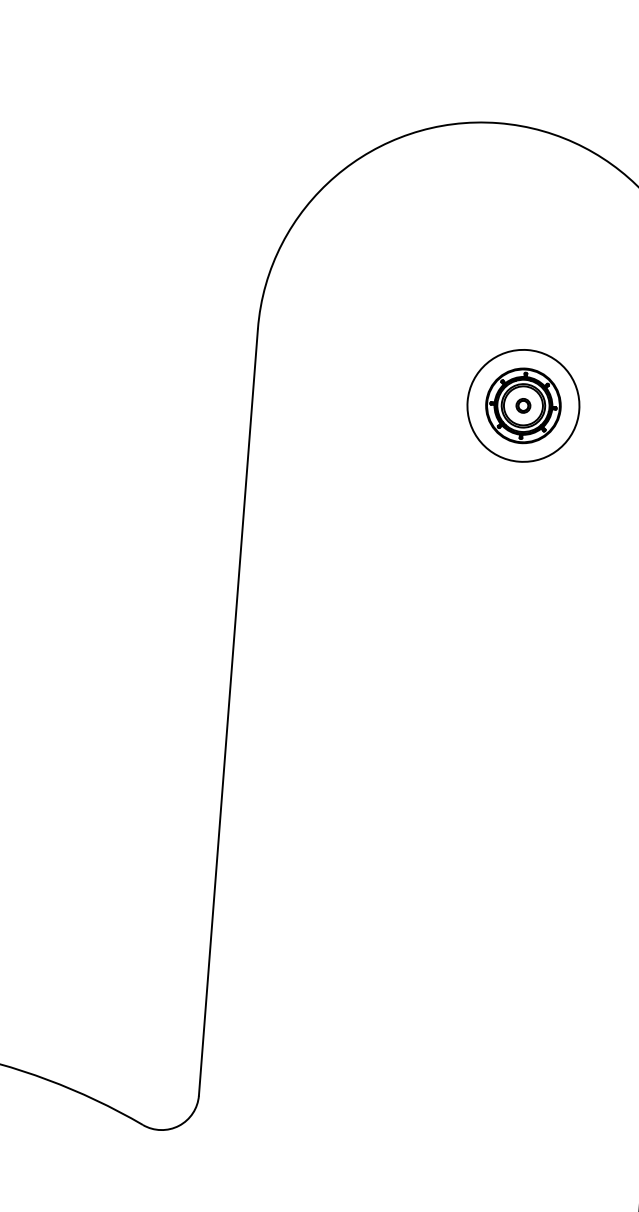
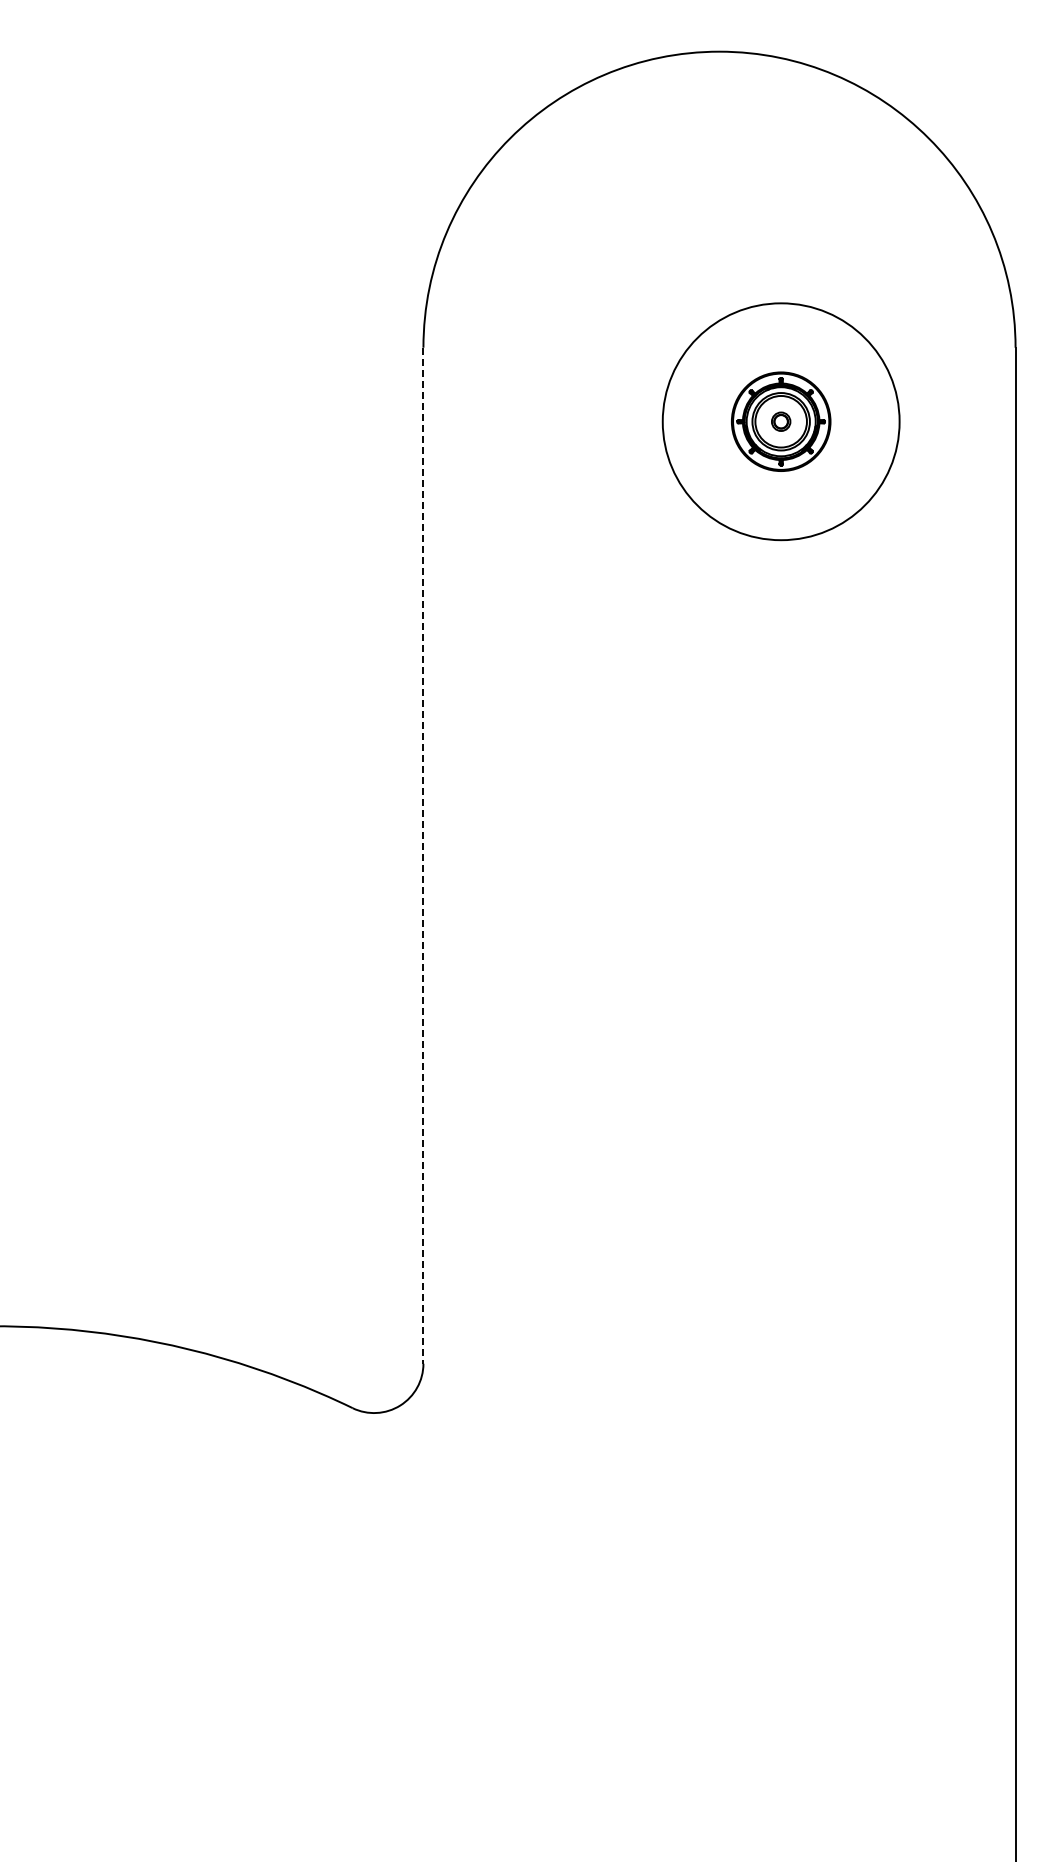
circle: (523, 405) -> (781, 421), size x1.6
line: (228, 712) -> (423, 855), solid -> dashed

